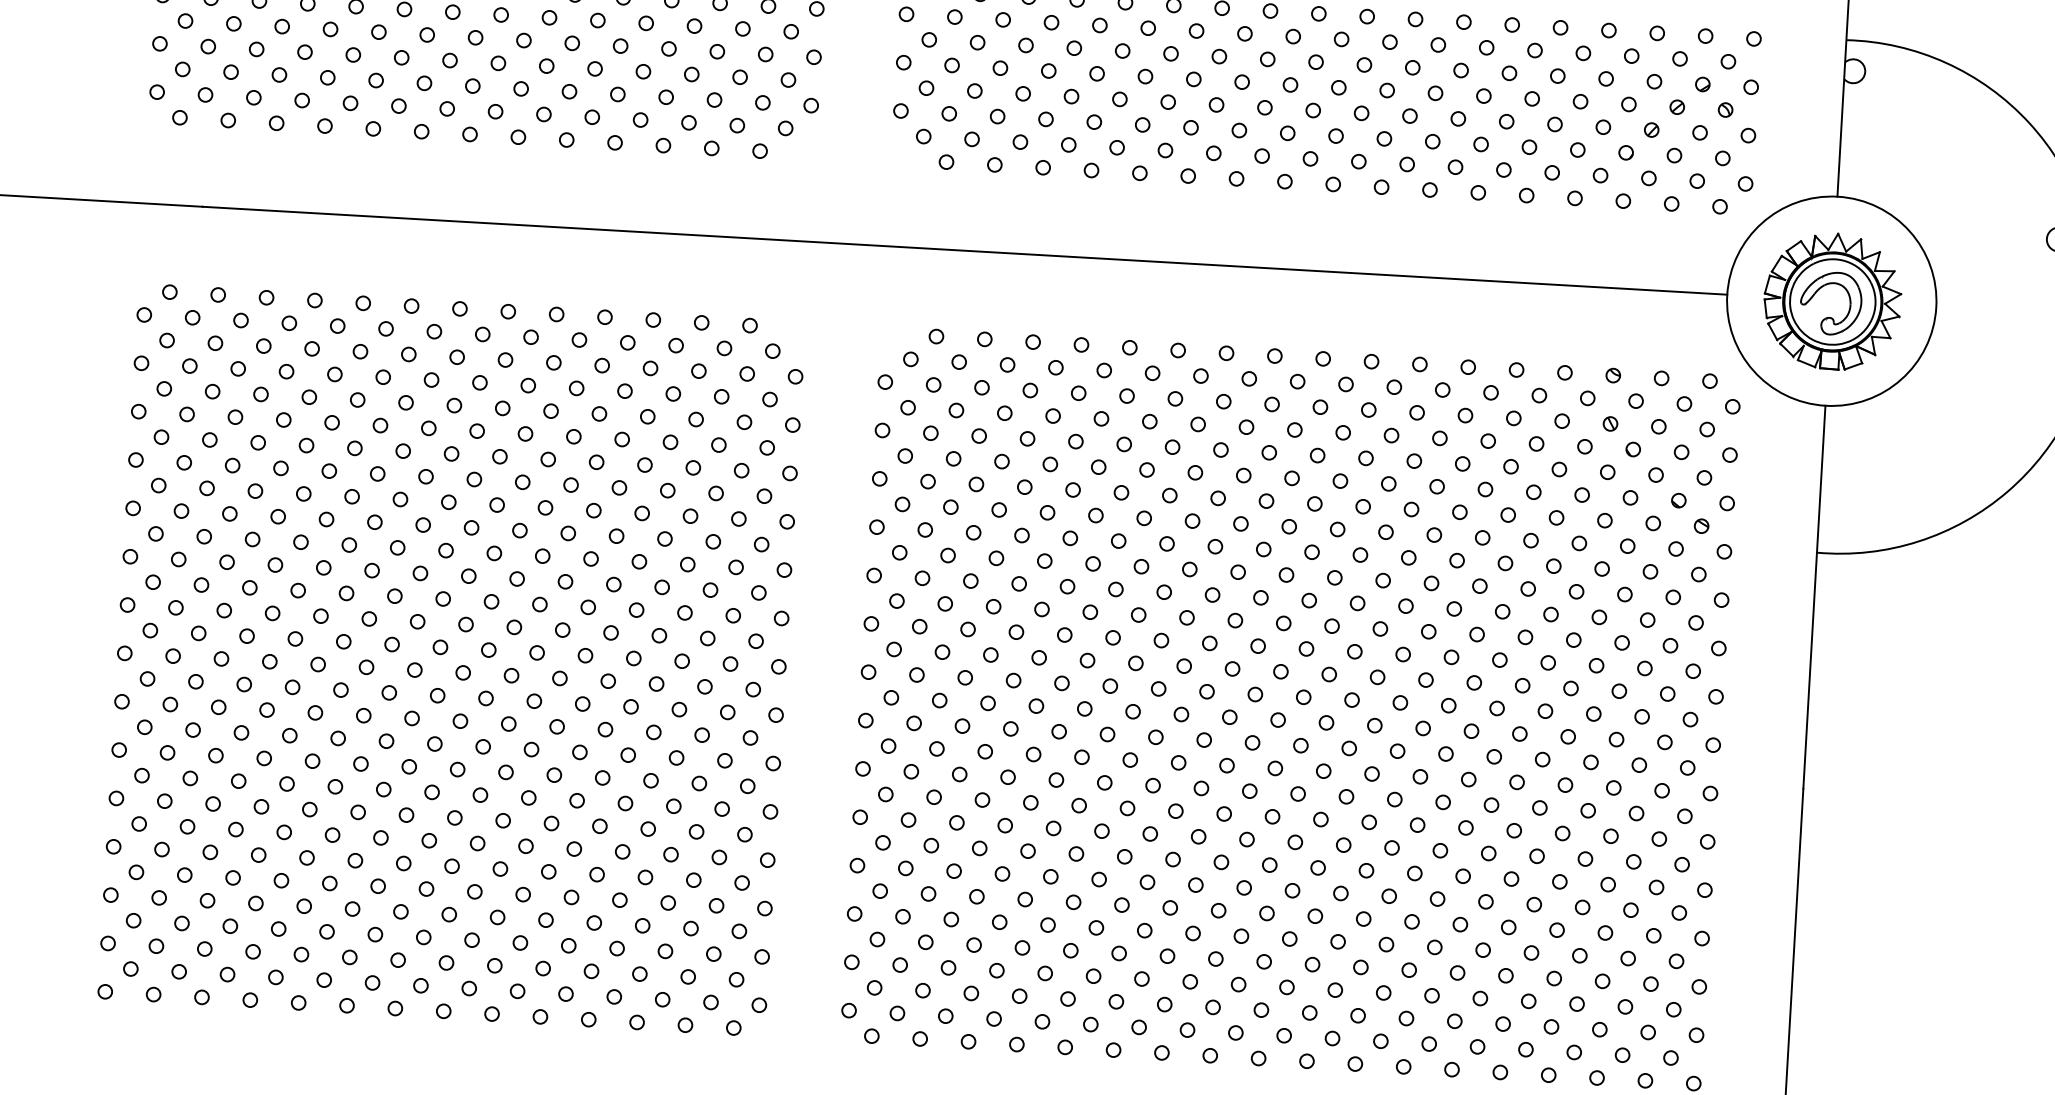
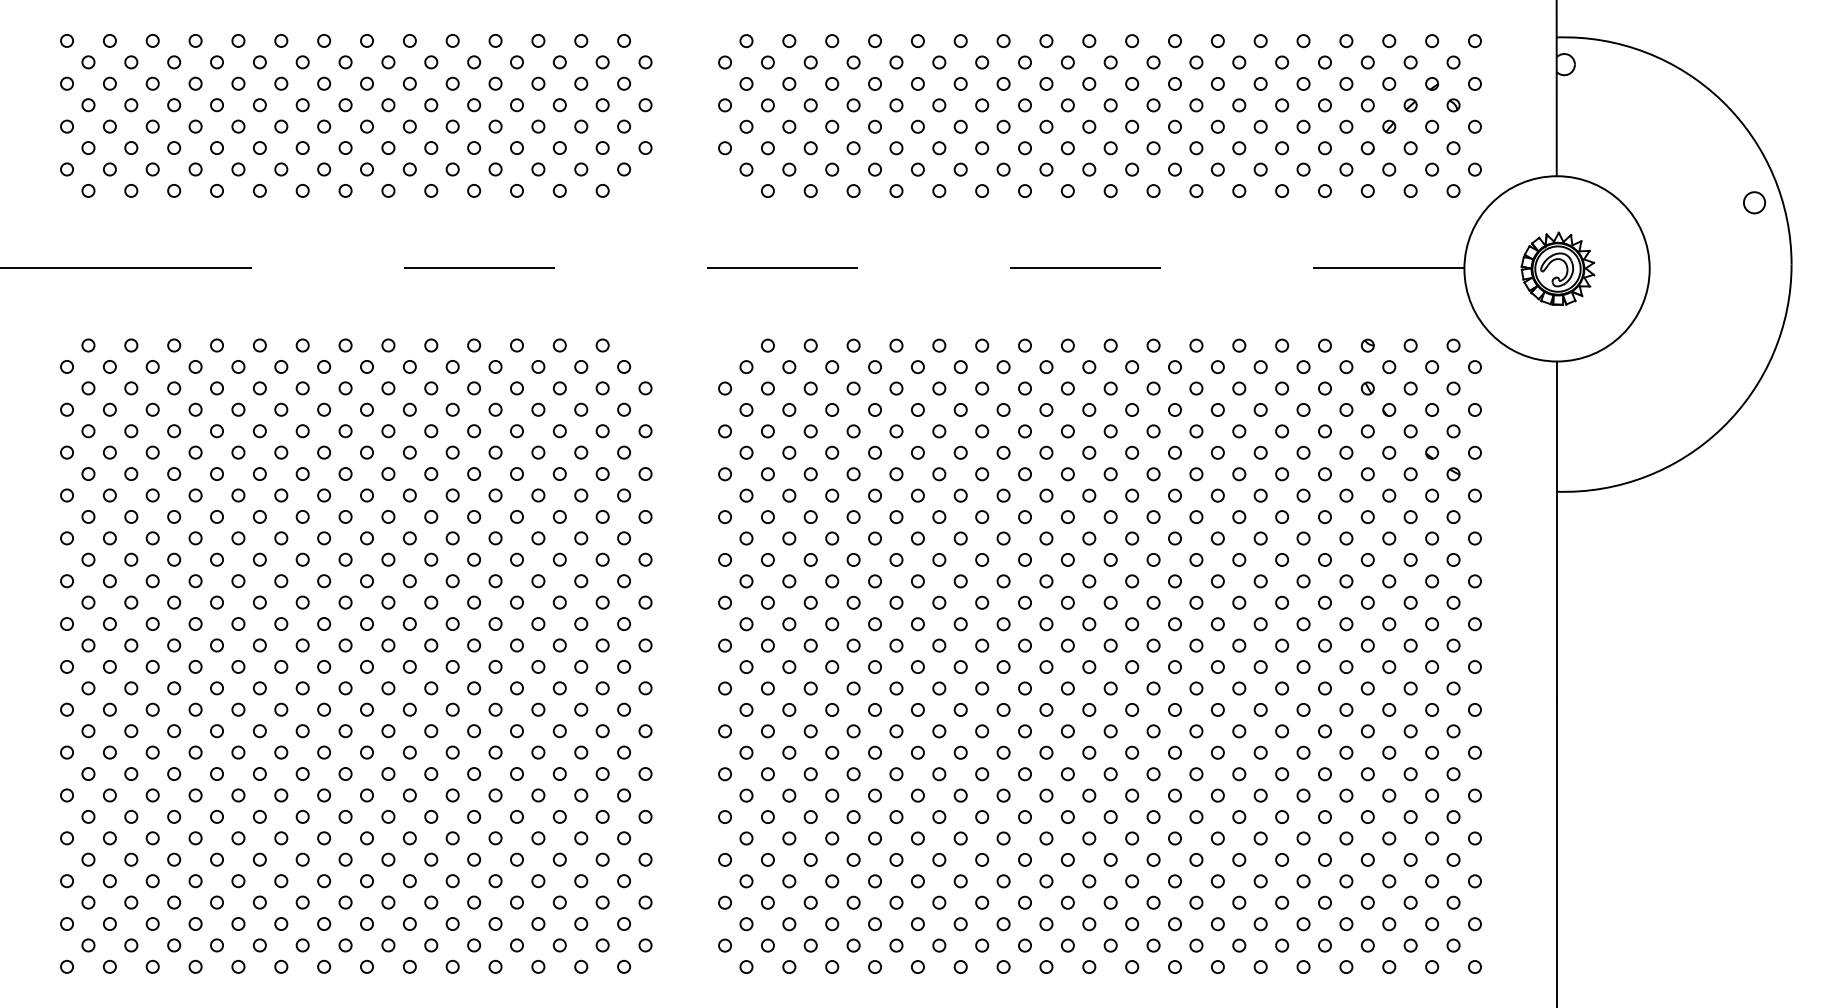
line: (964, 250) -> (788, 268), solid -> dashed
part: (1832, 300) -> (1557, 268), size x0.6

